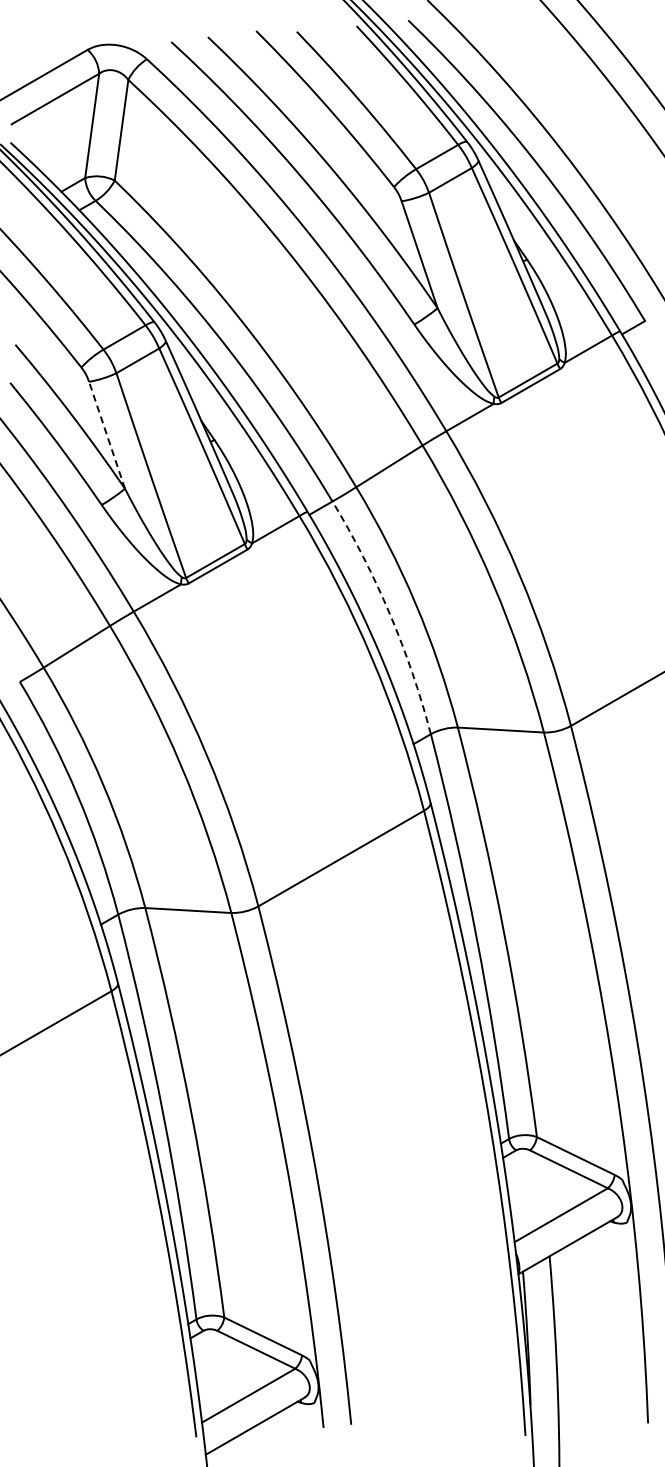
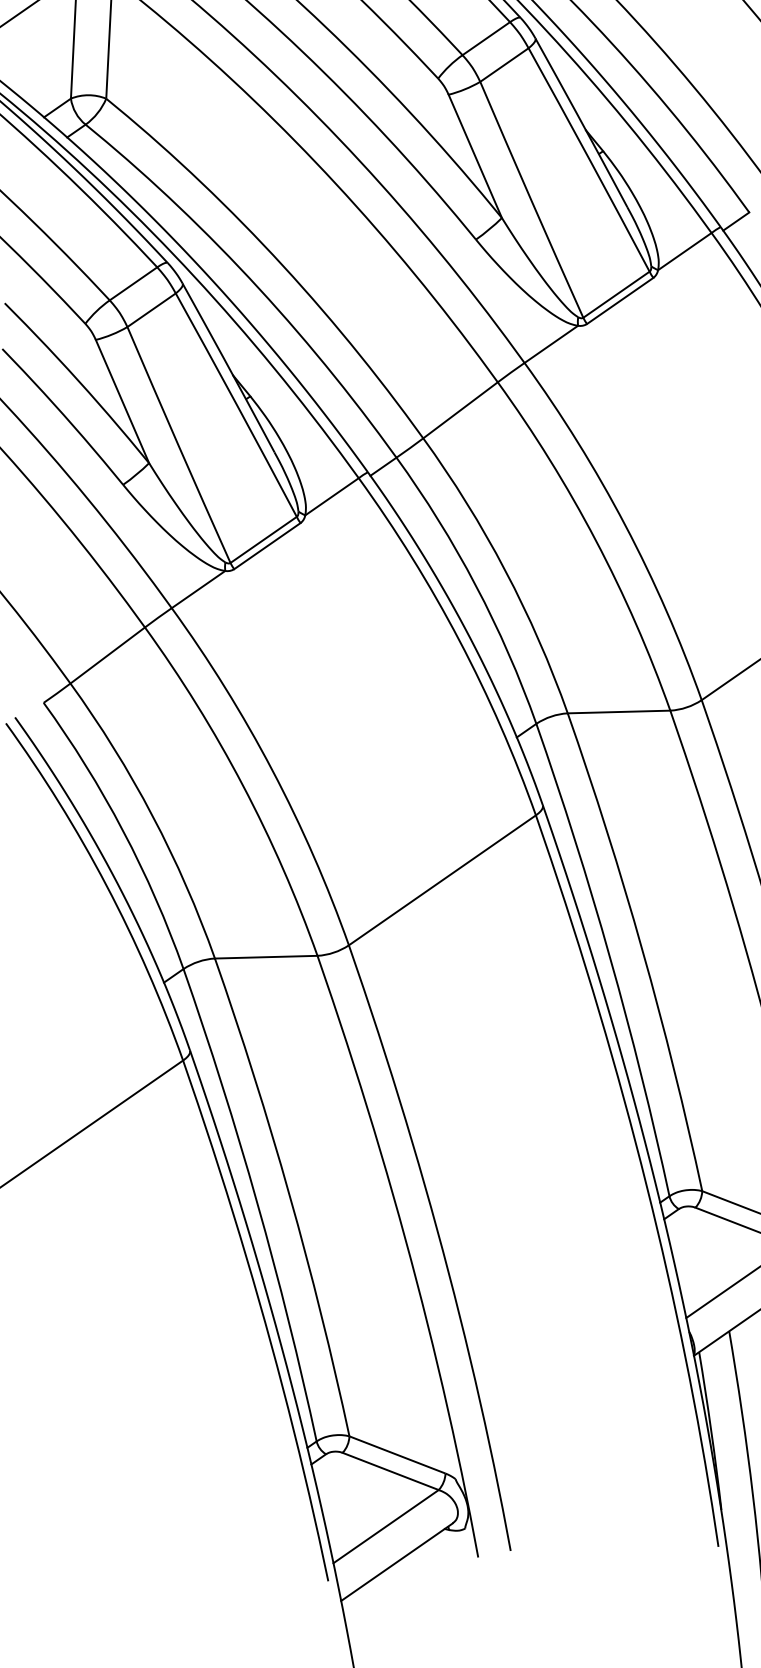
line: (106, 434) -> (121, 400), dashed -> solid
arc: (390, 614) -> (476, 585), dashed -> solid

